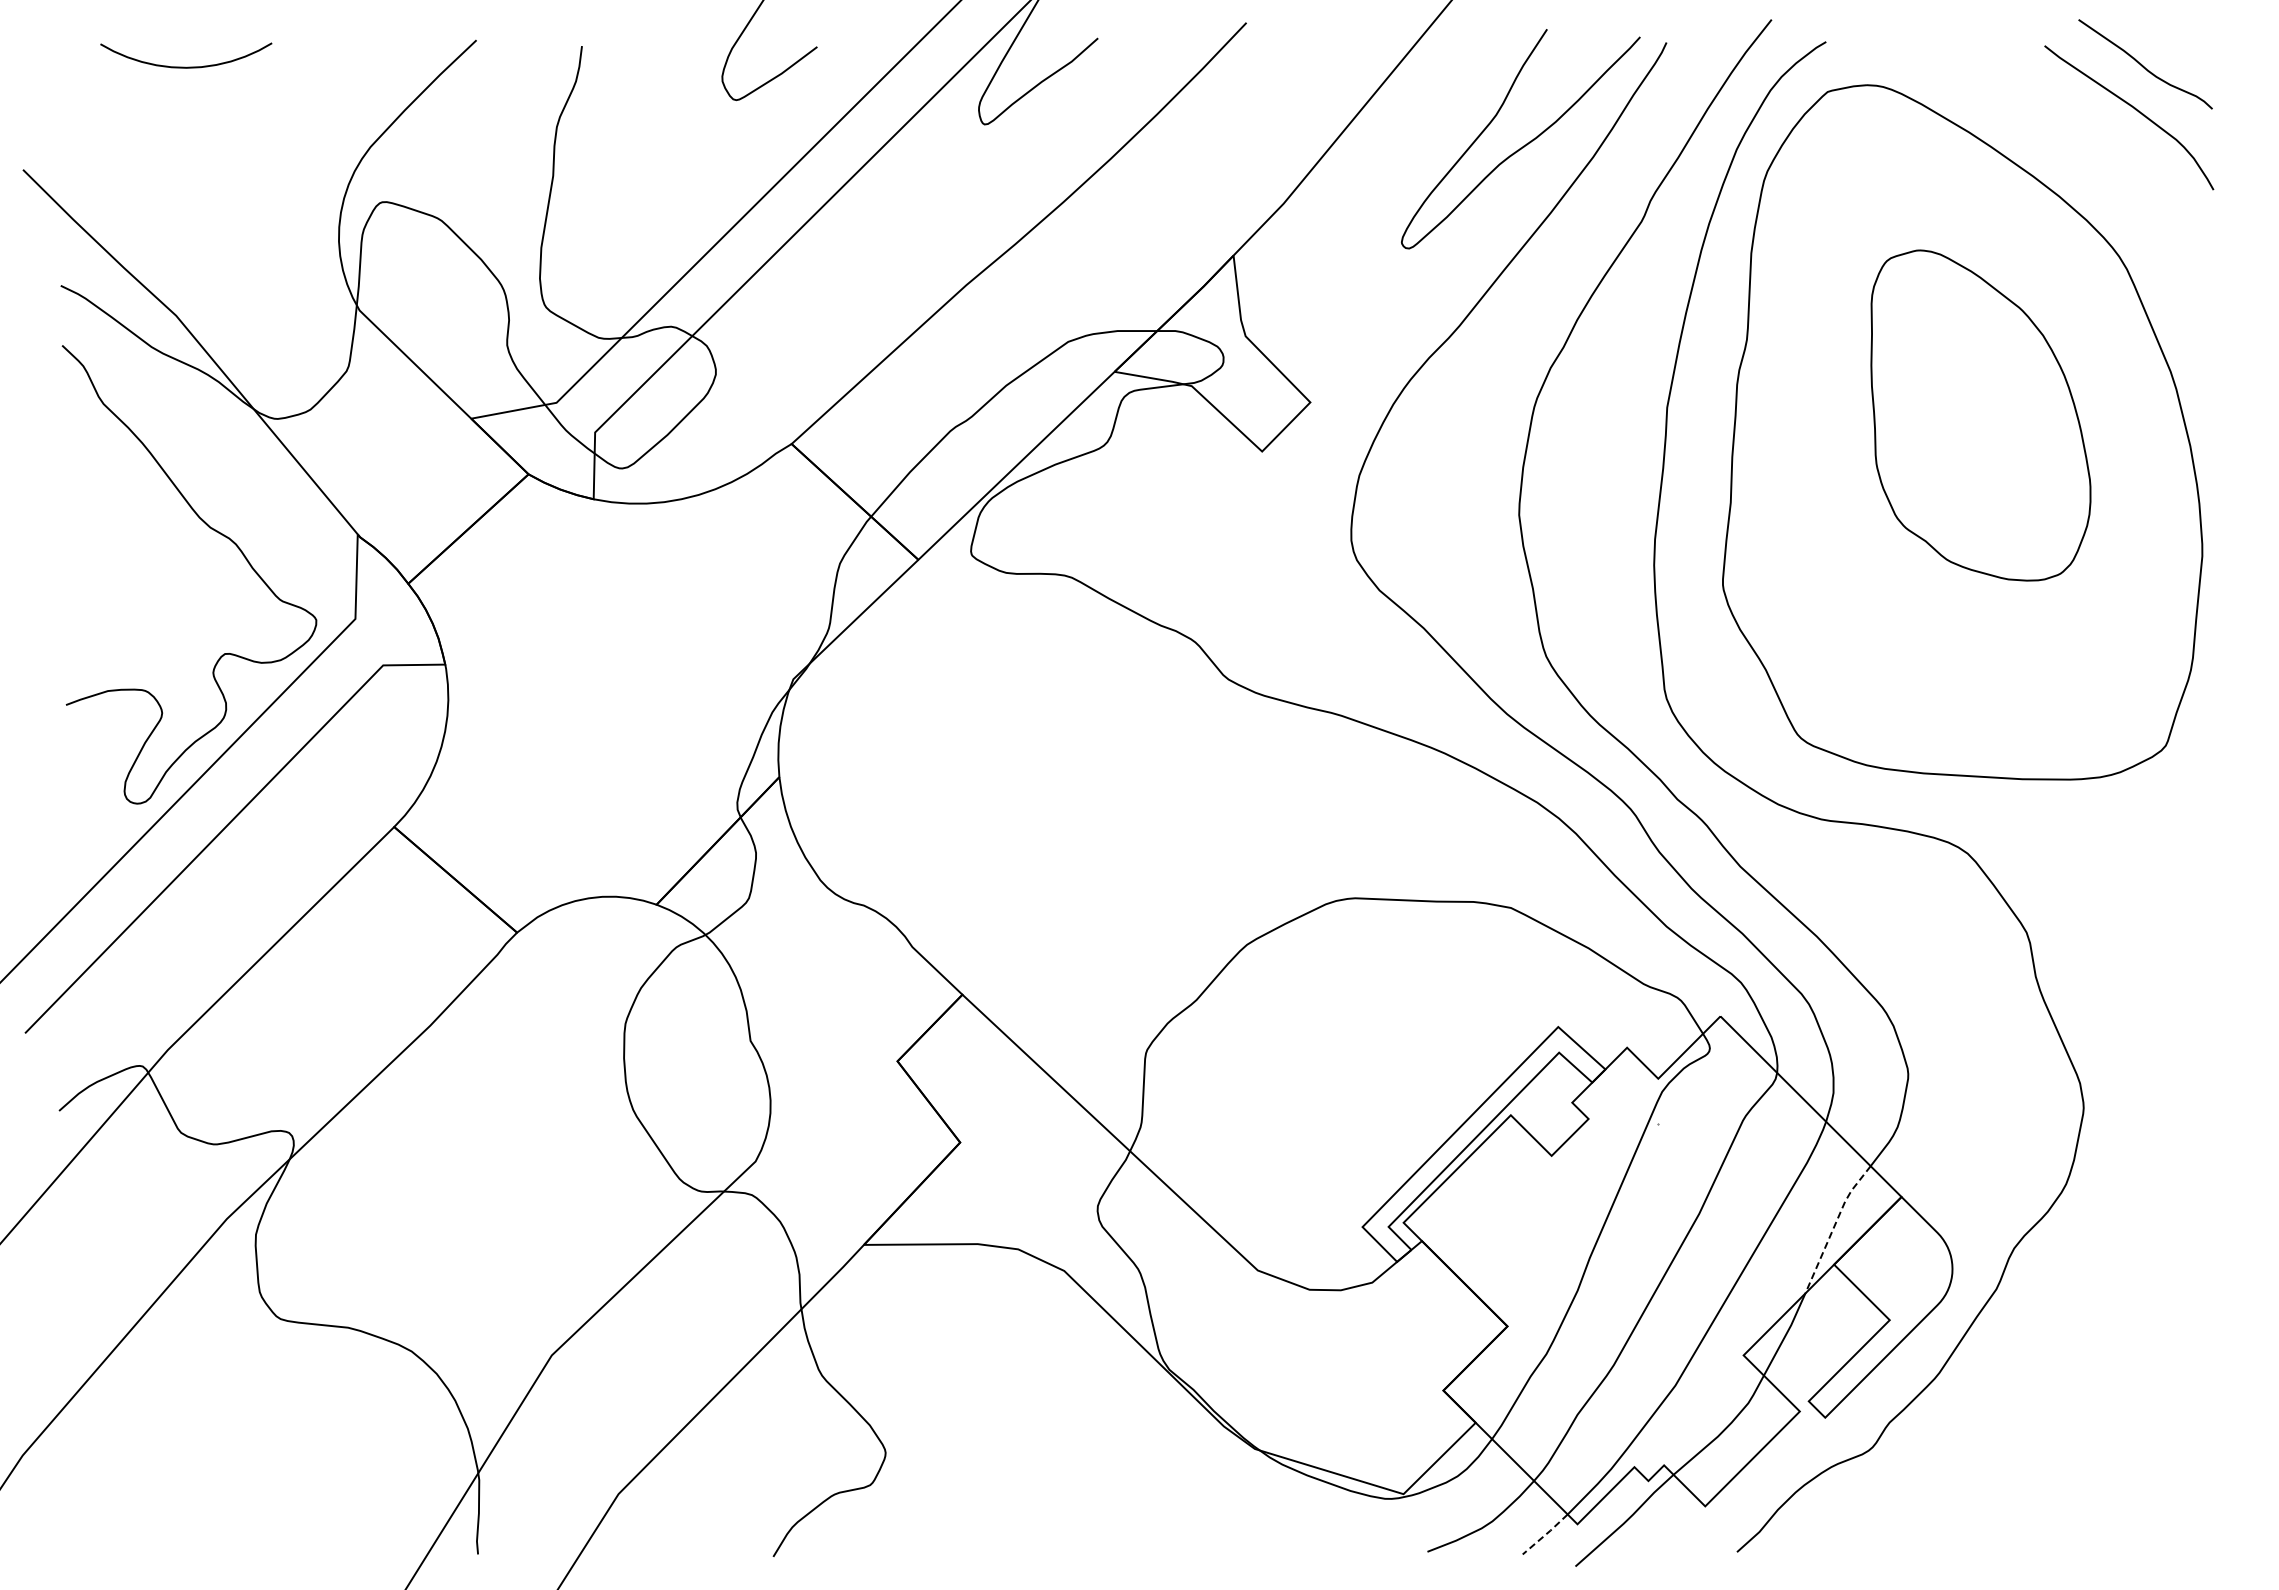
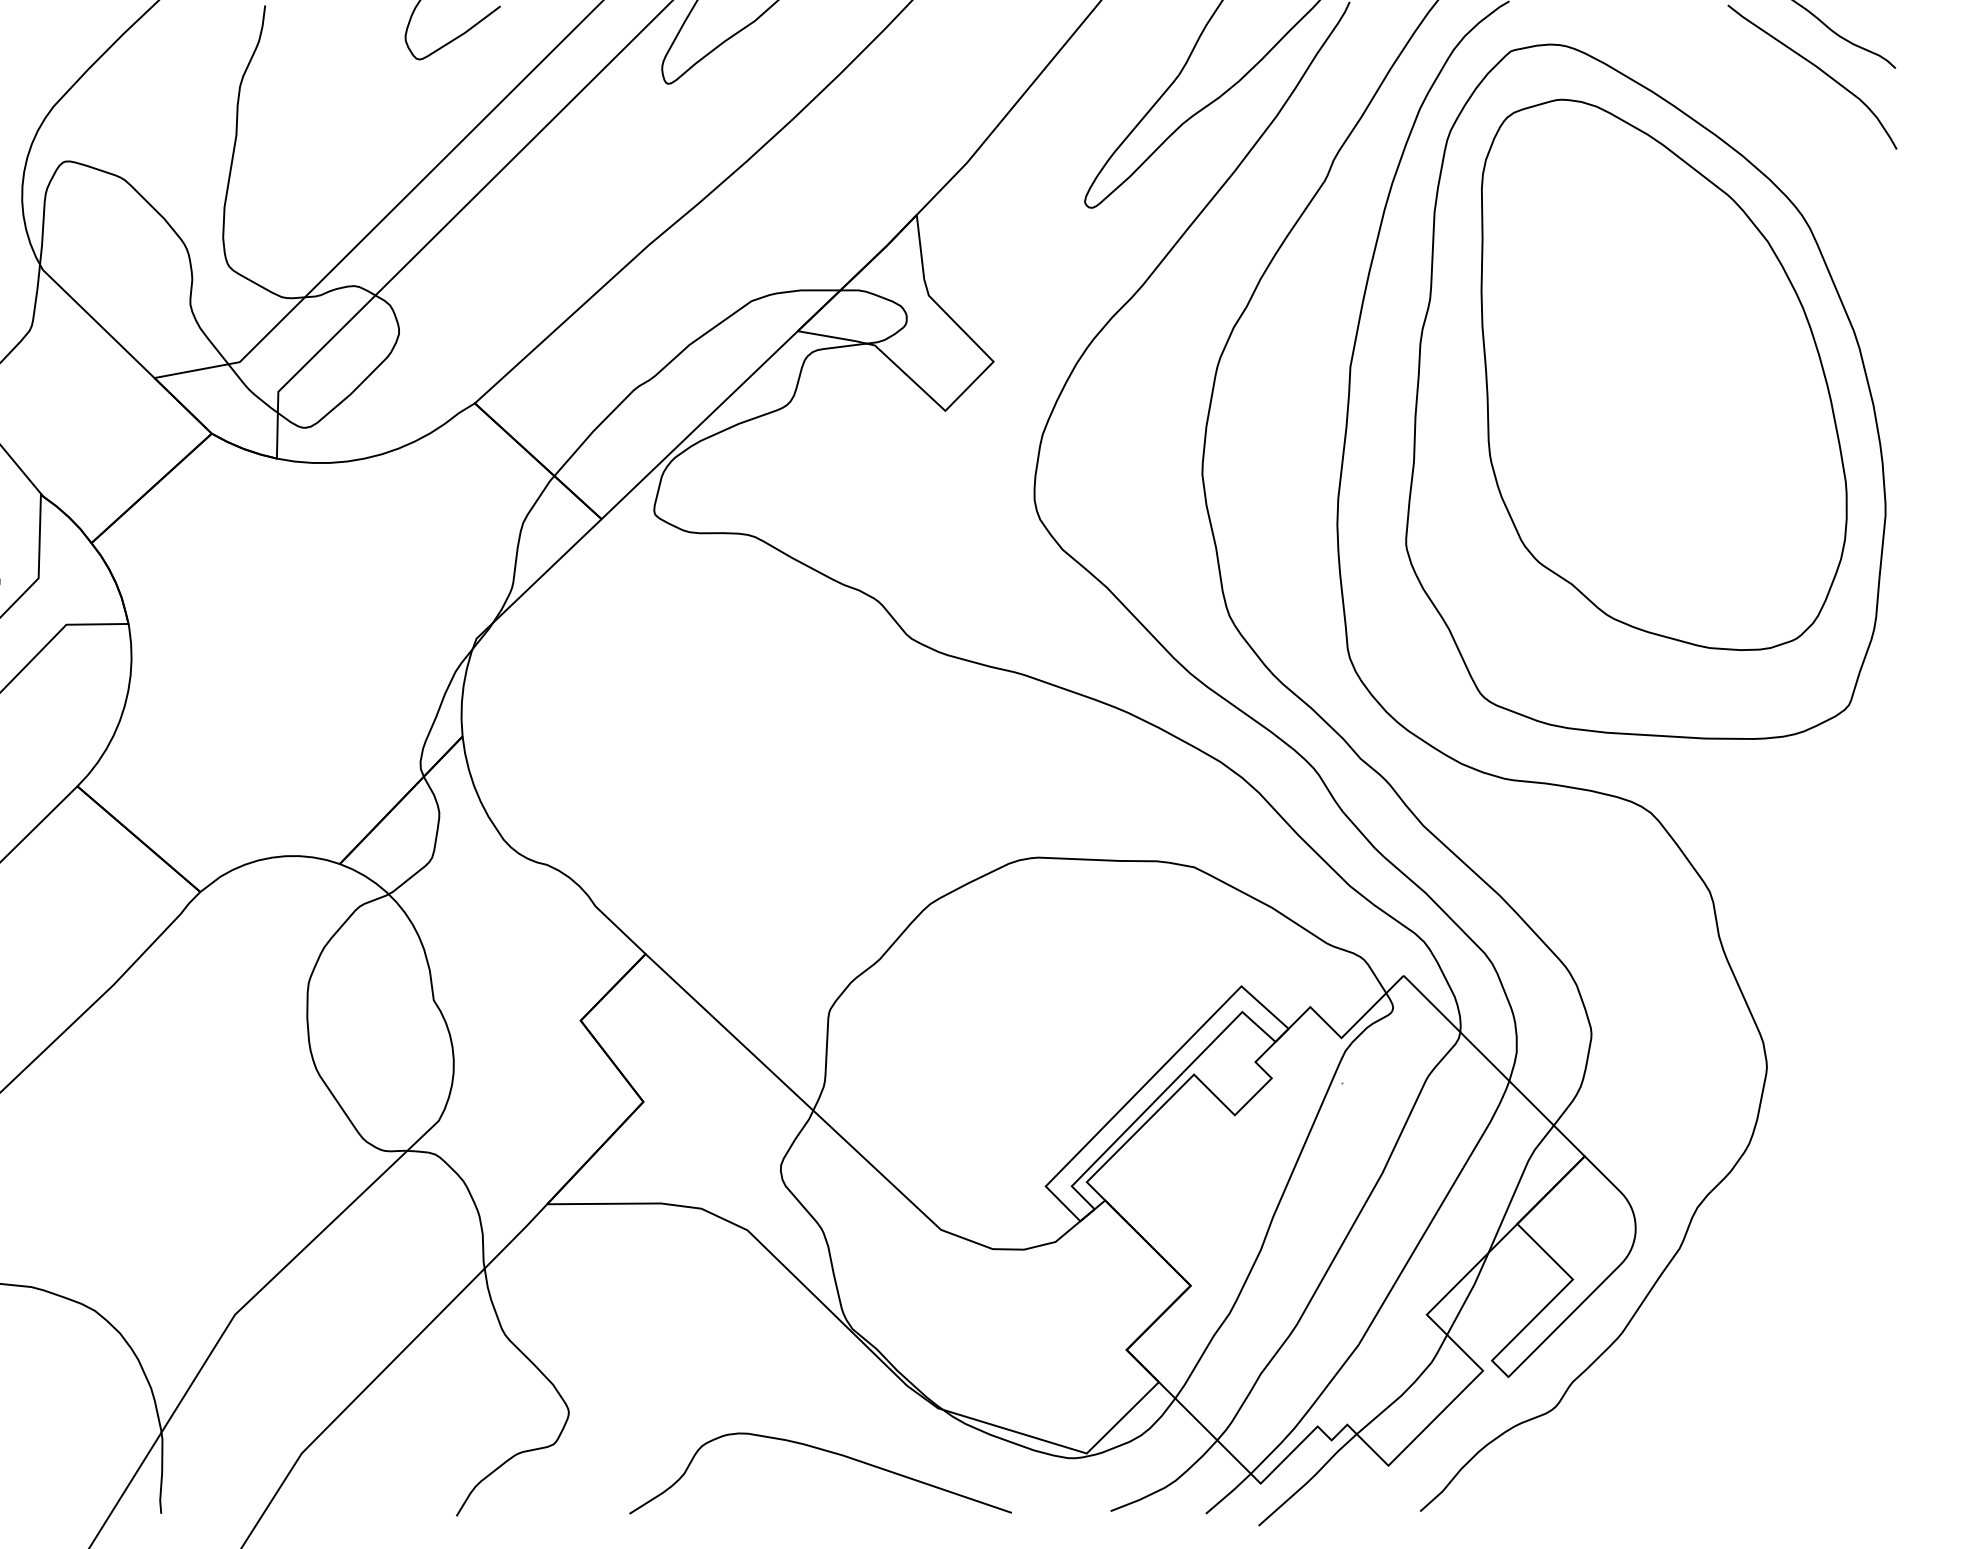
part: (1980, 415) -> (1663, 374), size x1.67
line: (1834, 1226) -> (1517, 1185), dashed -> solid
curve: (1142, 1492) -> (825, 1451), added
line: (1545, 1534) -> (1228, 1493), dashed -> solid

